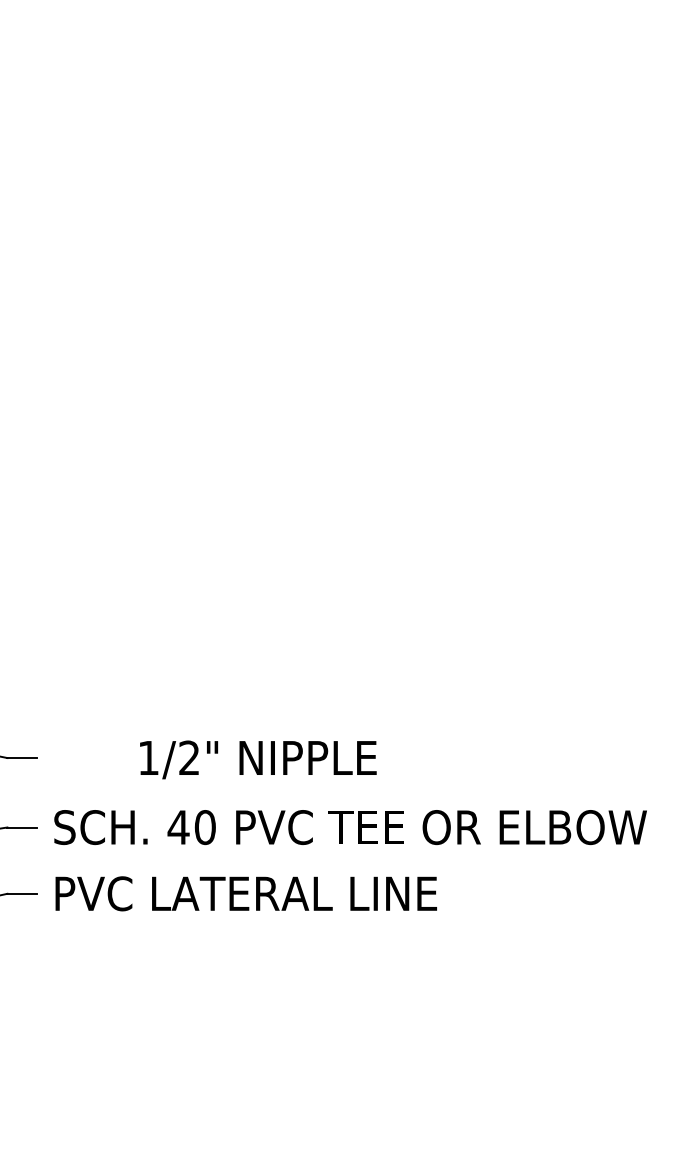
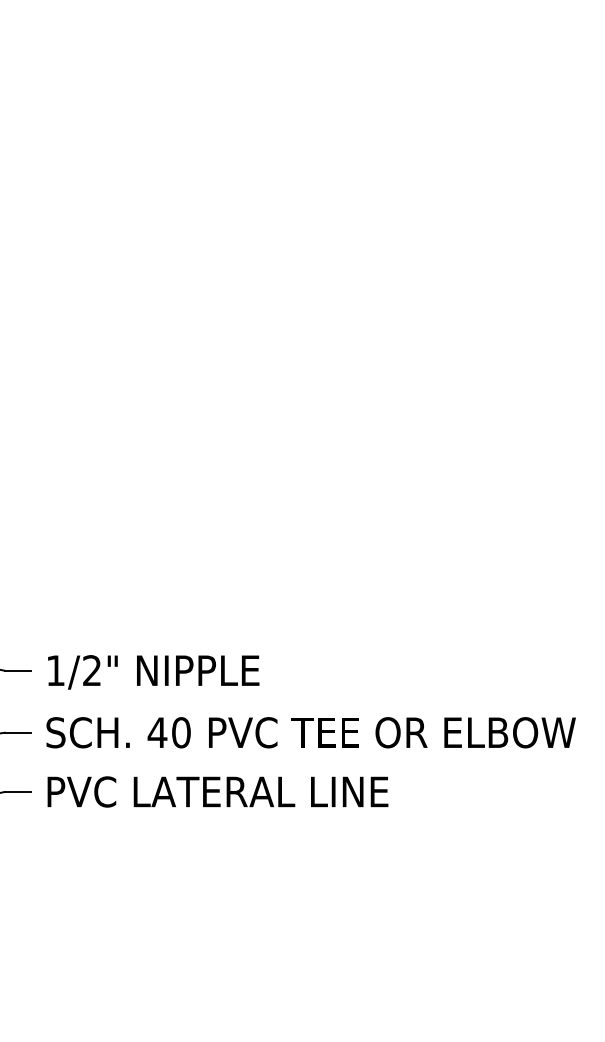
text: (258, 759) -> (153, 672), moved

